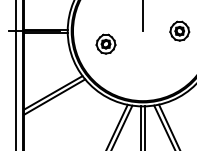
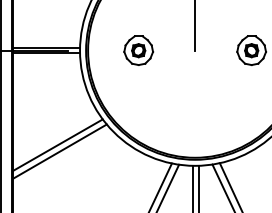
part: (105, 43) -> (137, 49), moved

